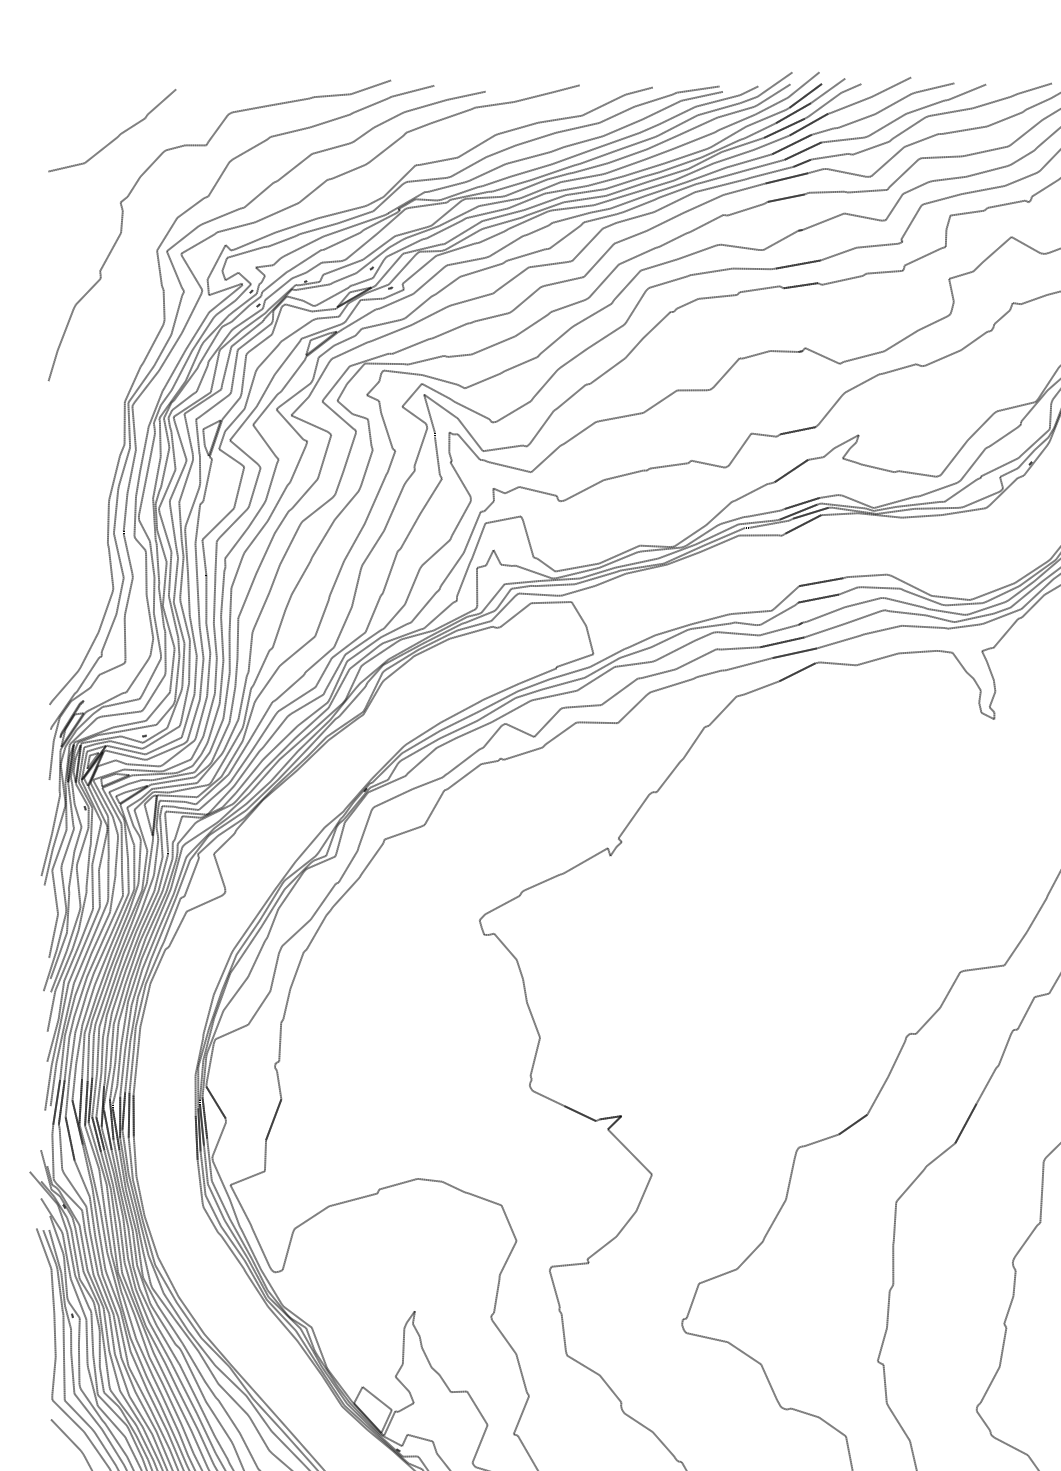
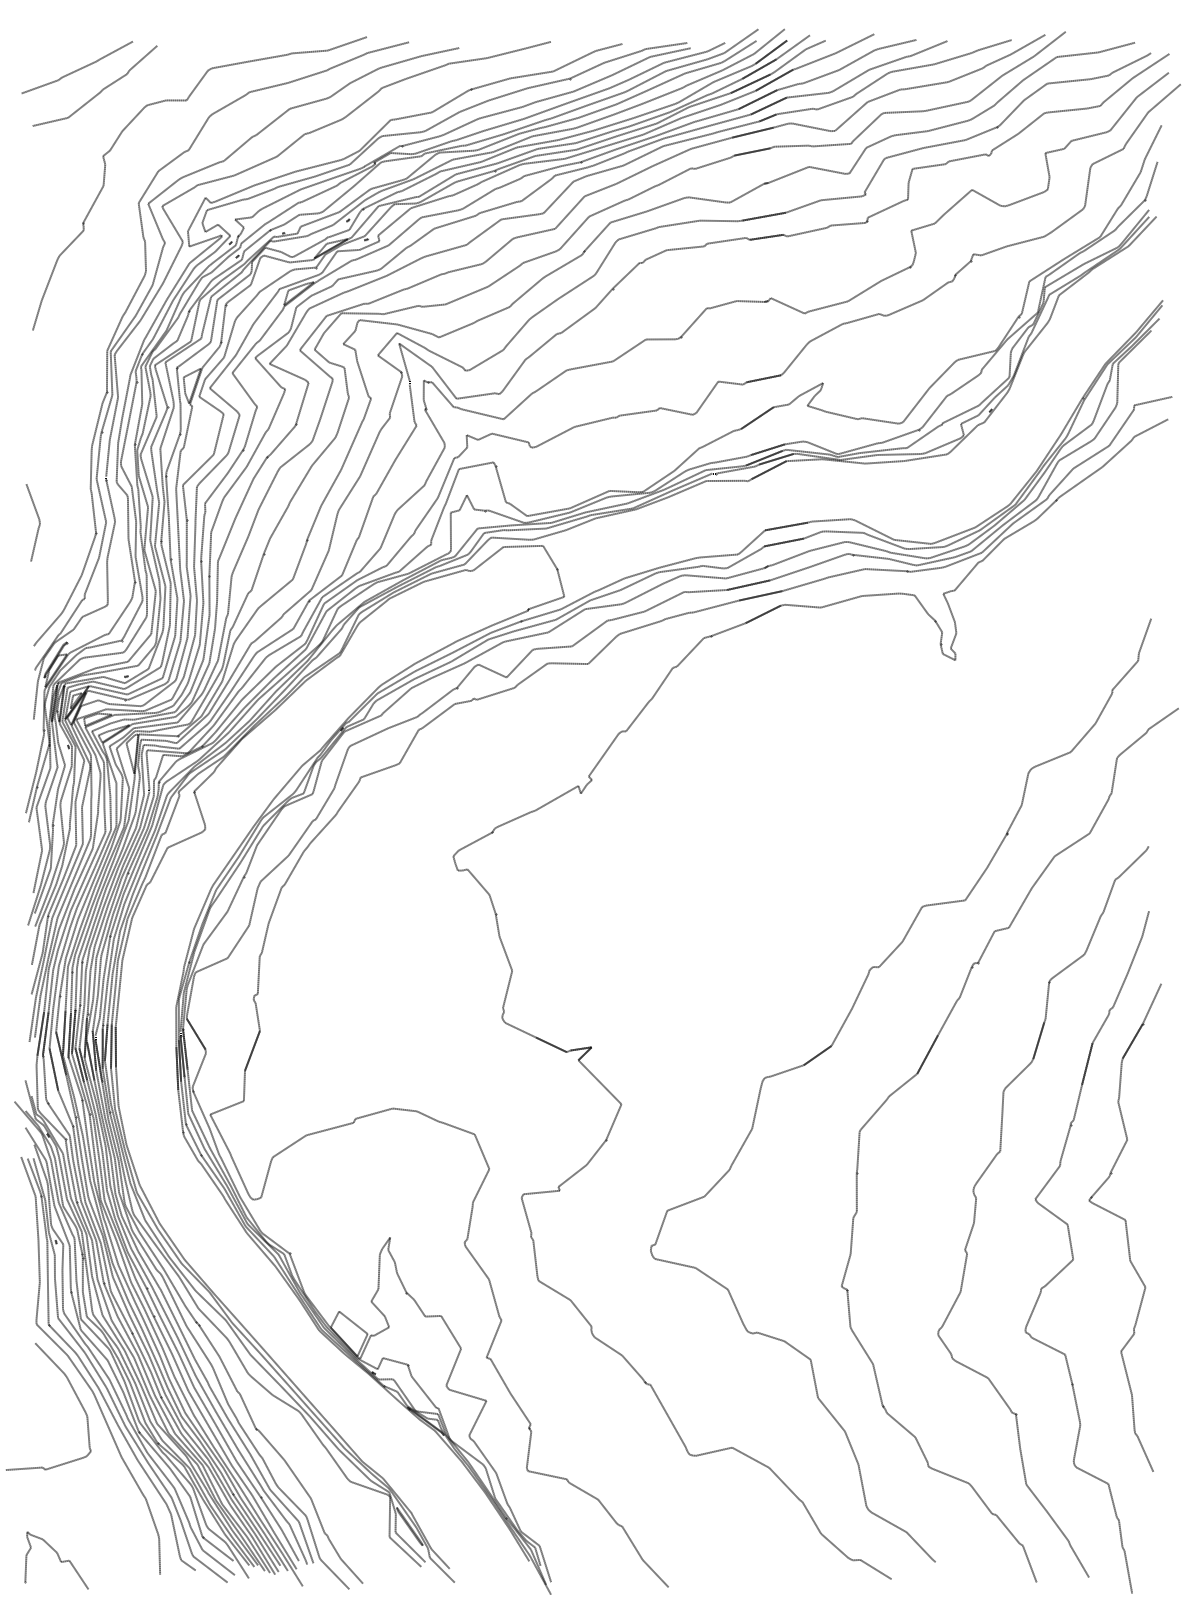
curve: (95, 112) -> (78, 68), added
line: (54, 577) -> (38, 521), added

